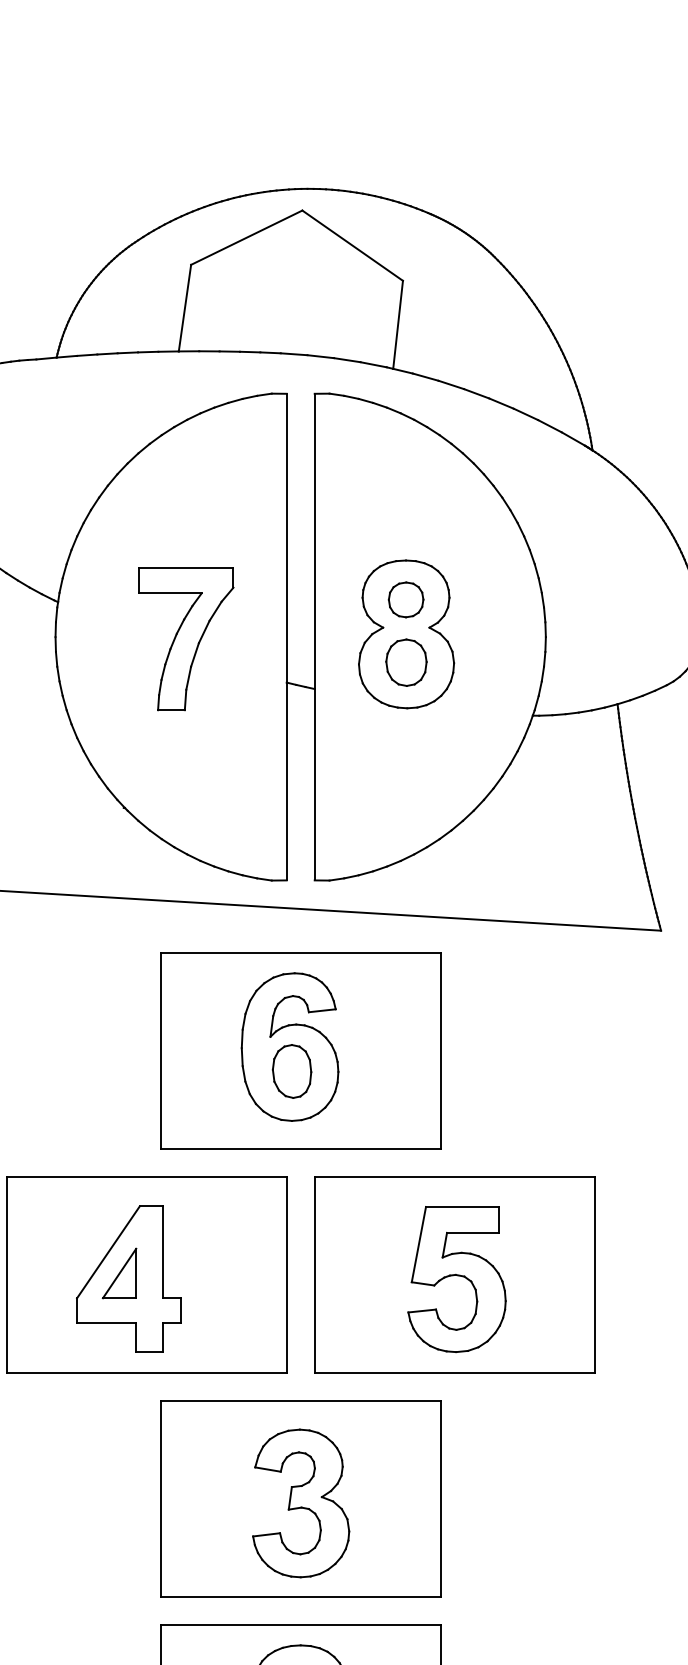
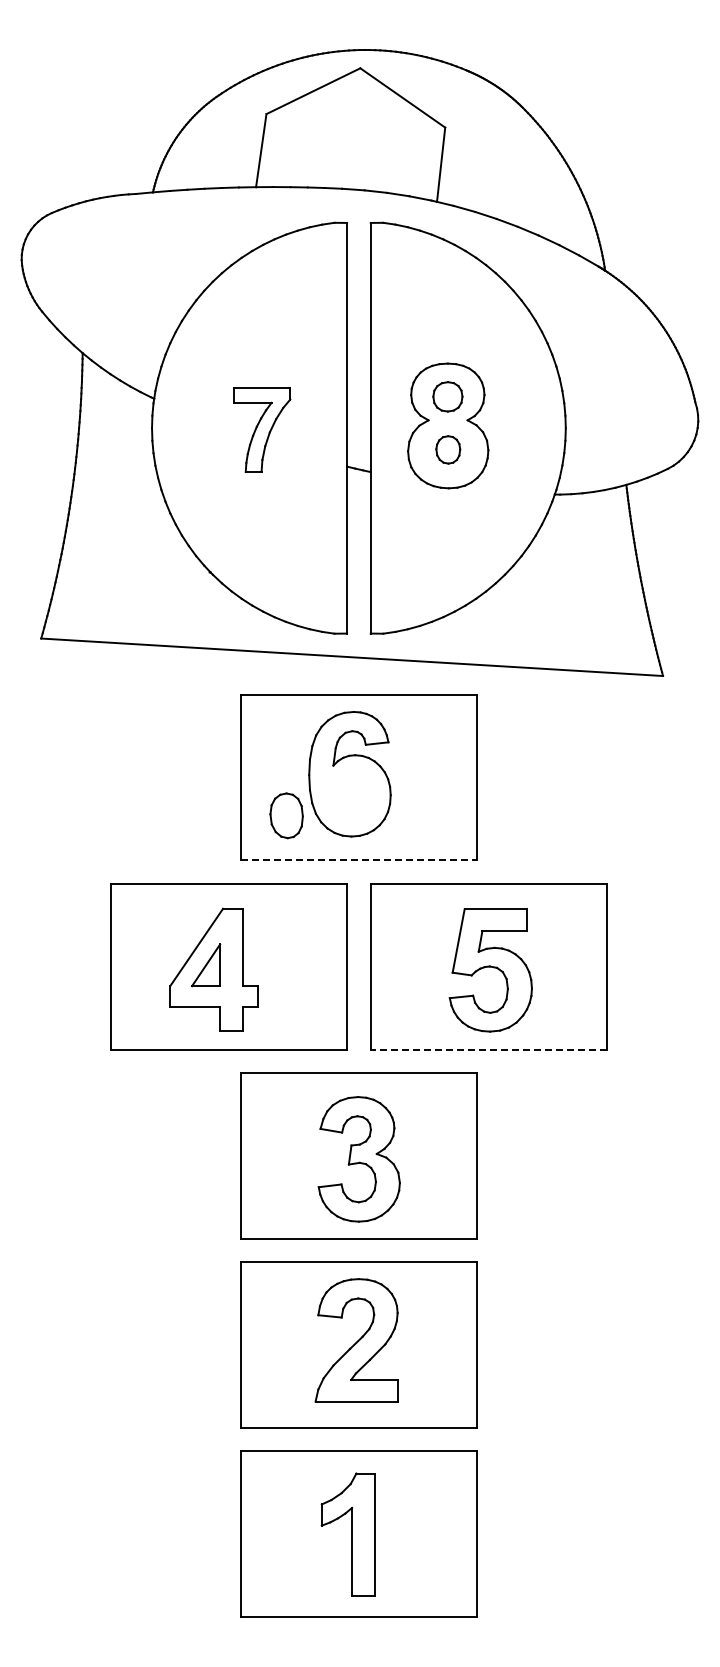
part: (186, 638) -> (262, 429), size x0.7
part: (406, 662) -> (448, 449), size x0.7
part: (291, 1071) -> (286, 815), moved
line: (301, 1149) -> (359, 860), solid -> dashed
line: (454, 1373) -> (488, 1049), solid -> dashed

